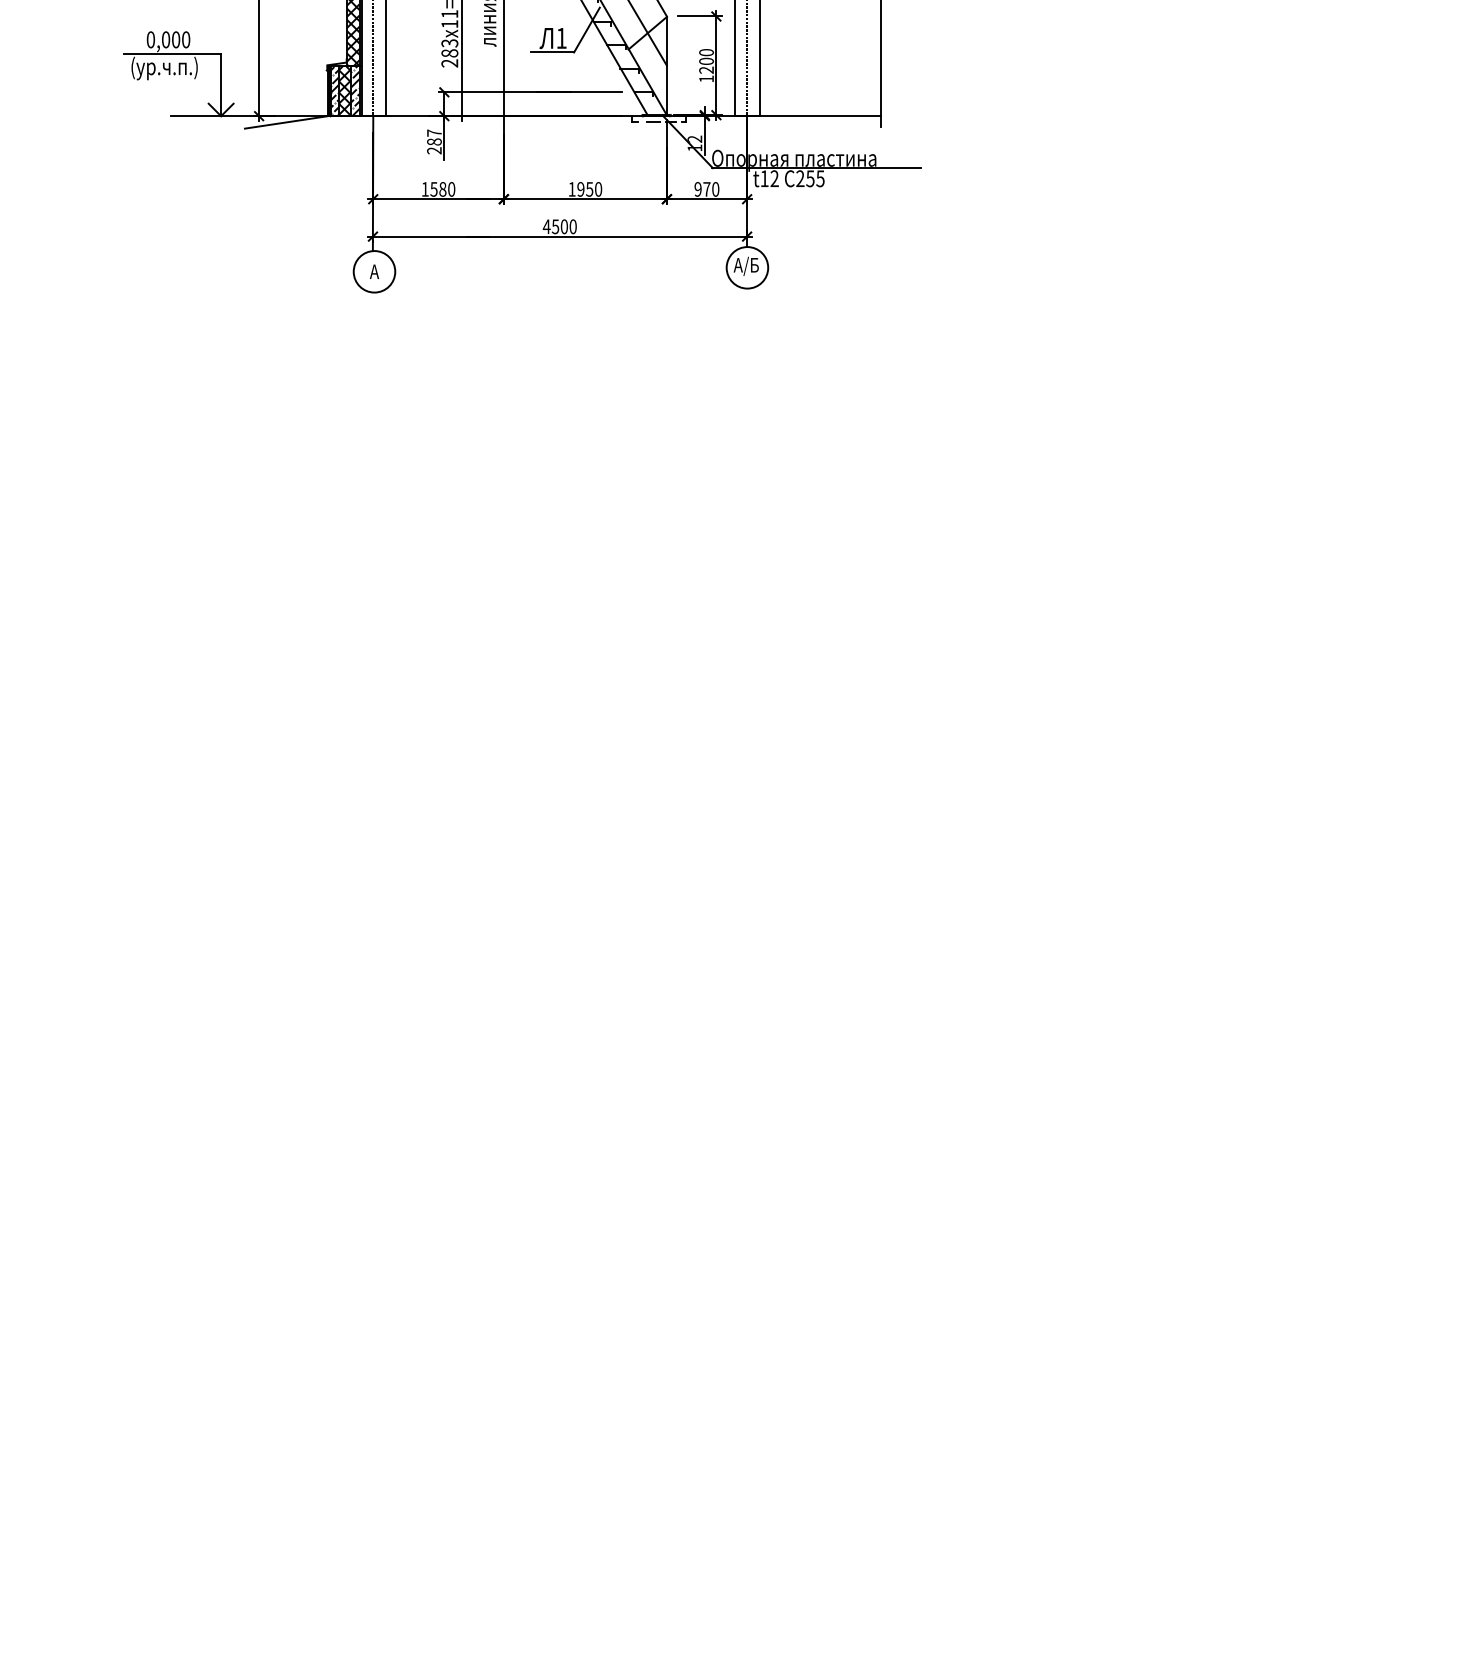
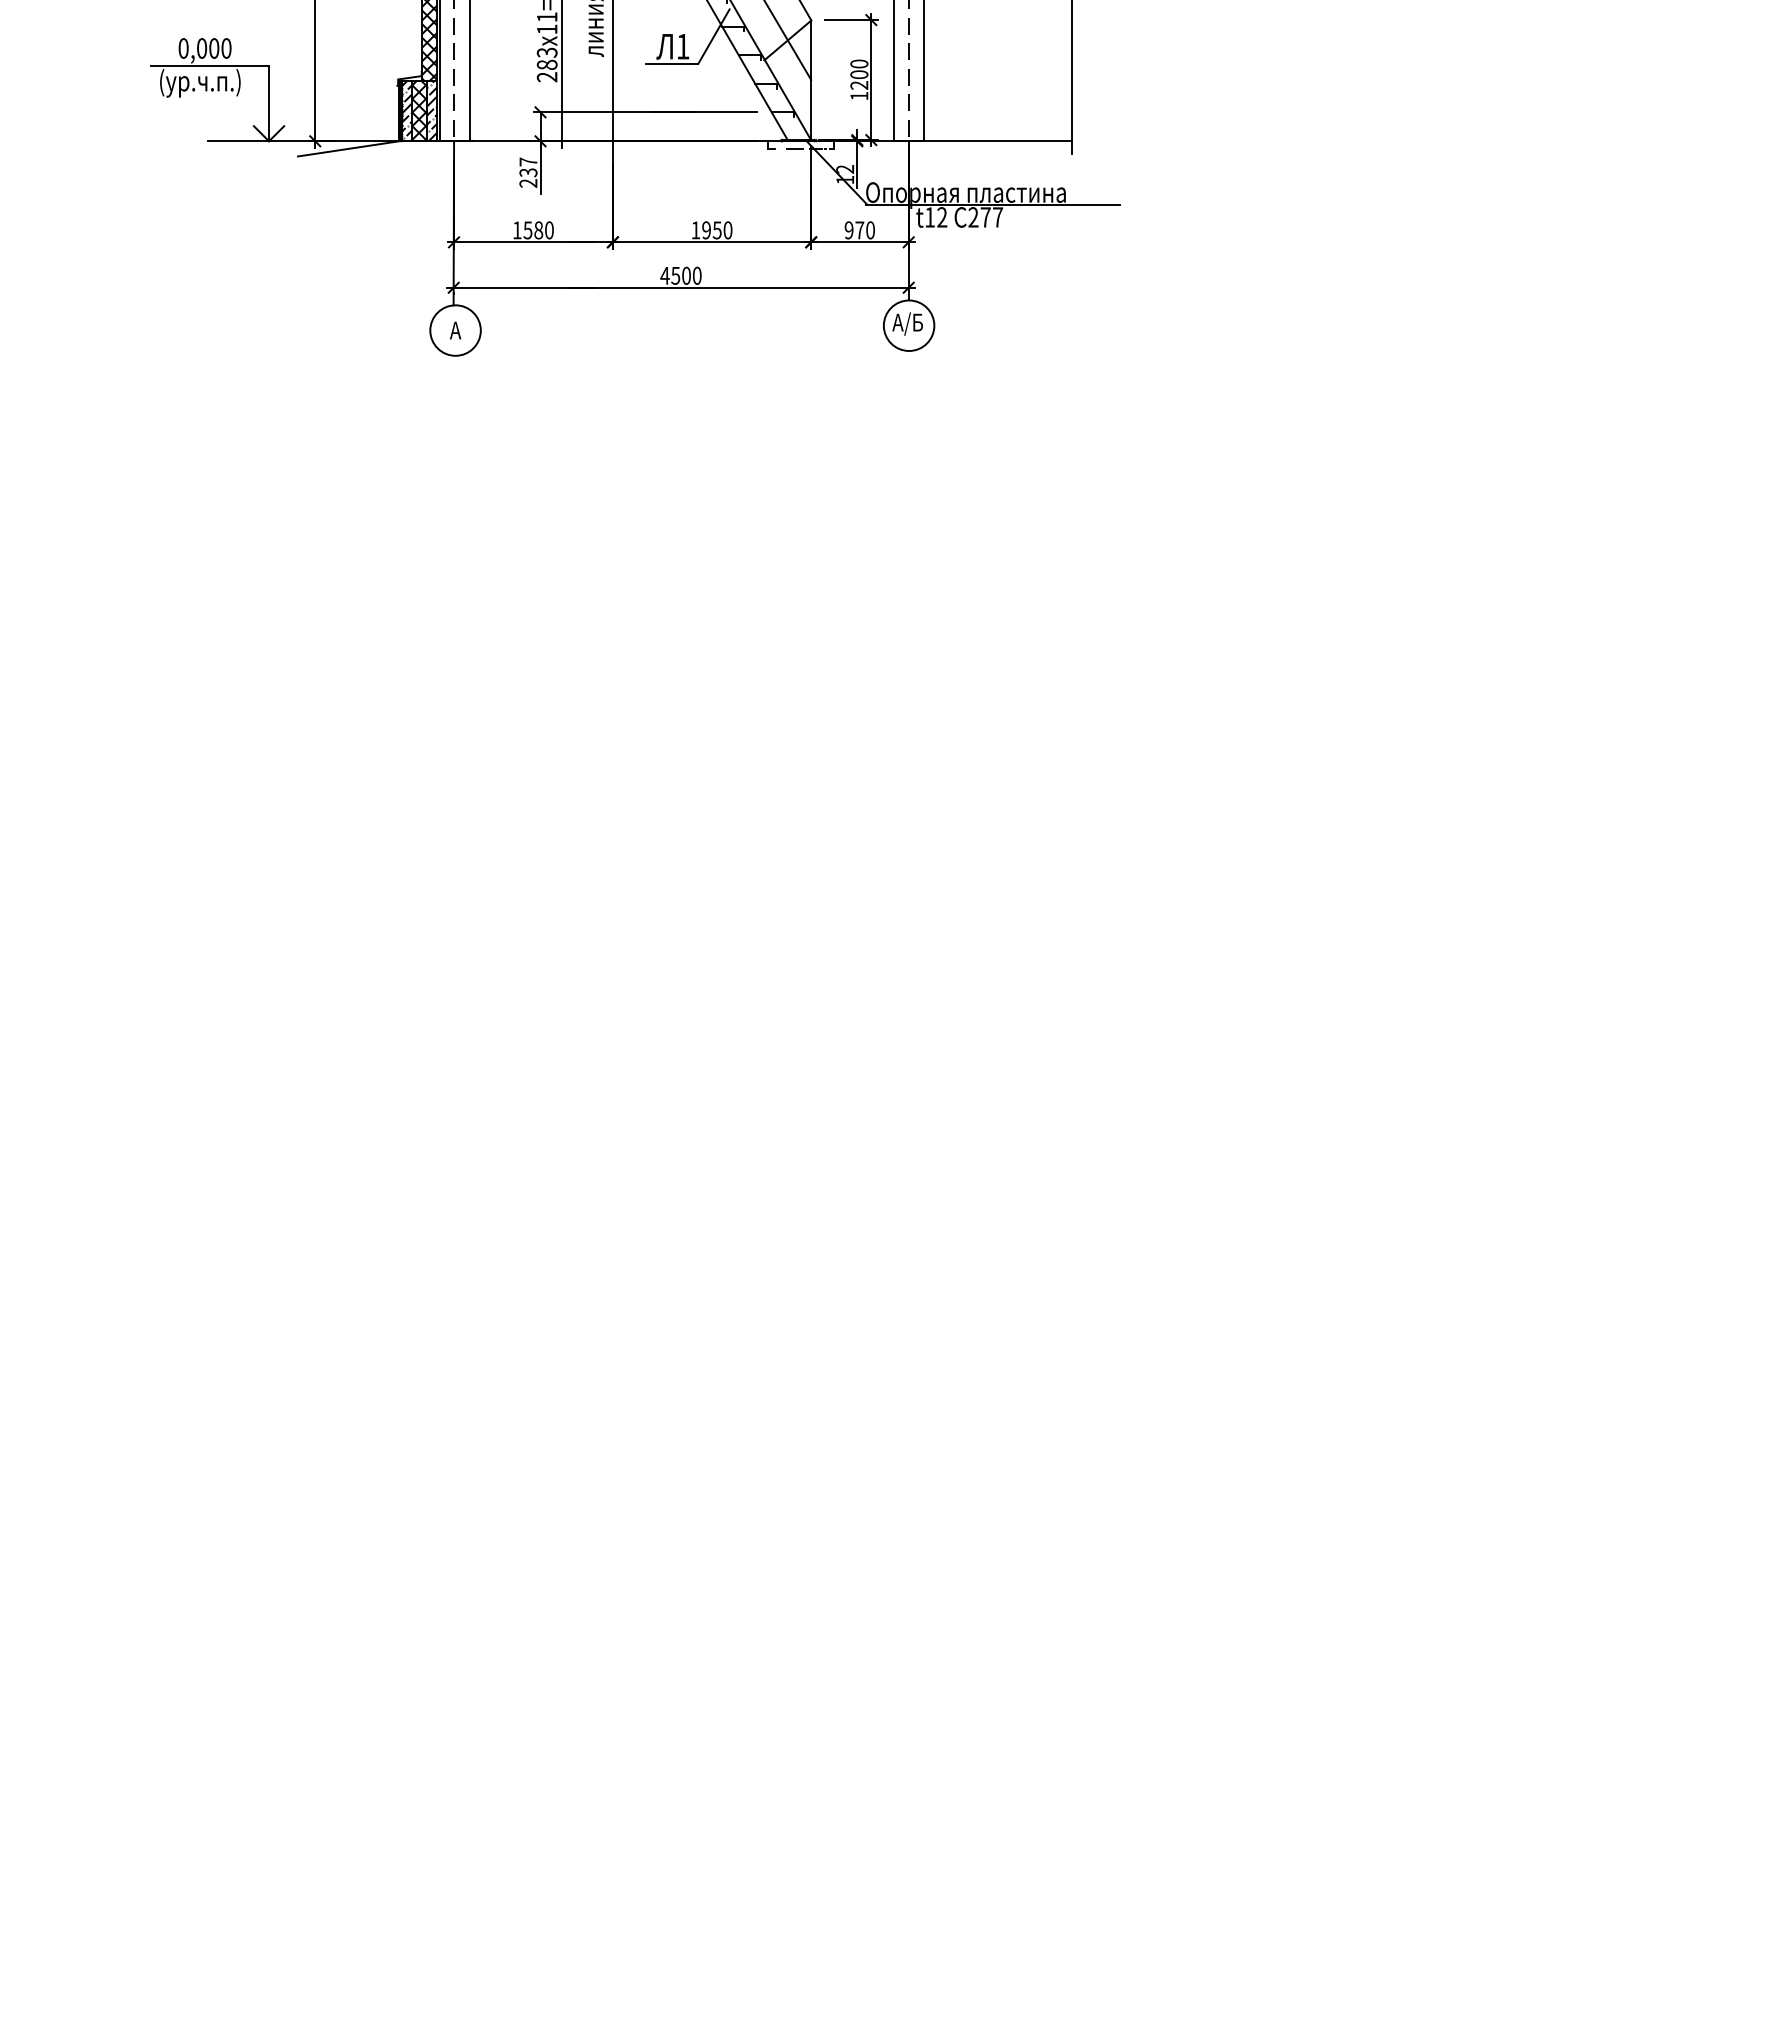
text: (434, 141) -> (528, 172), 287 -> 237
text: (815, 178) -> (991, 217), 255 -> 277

